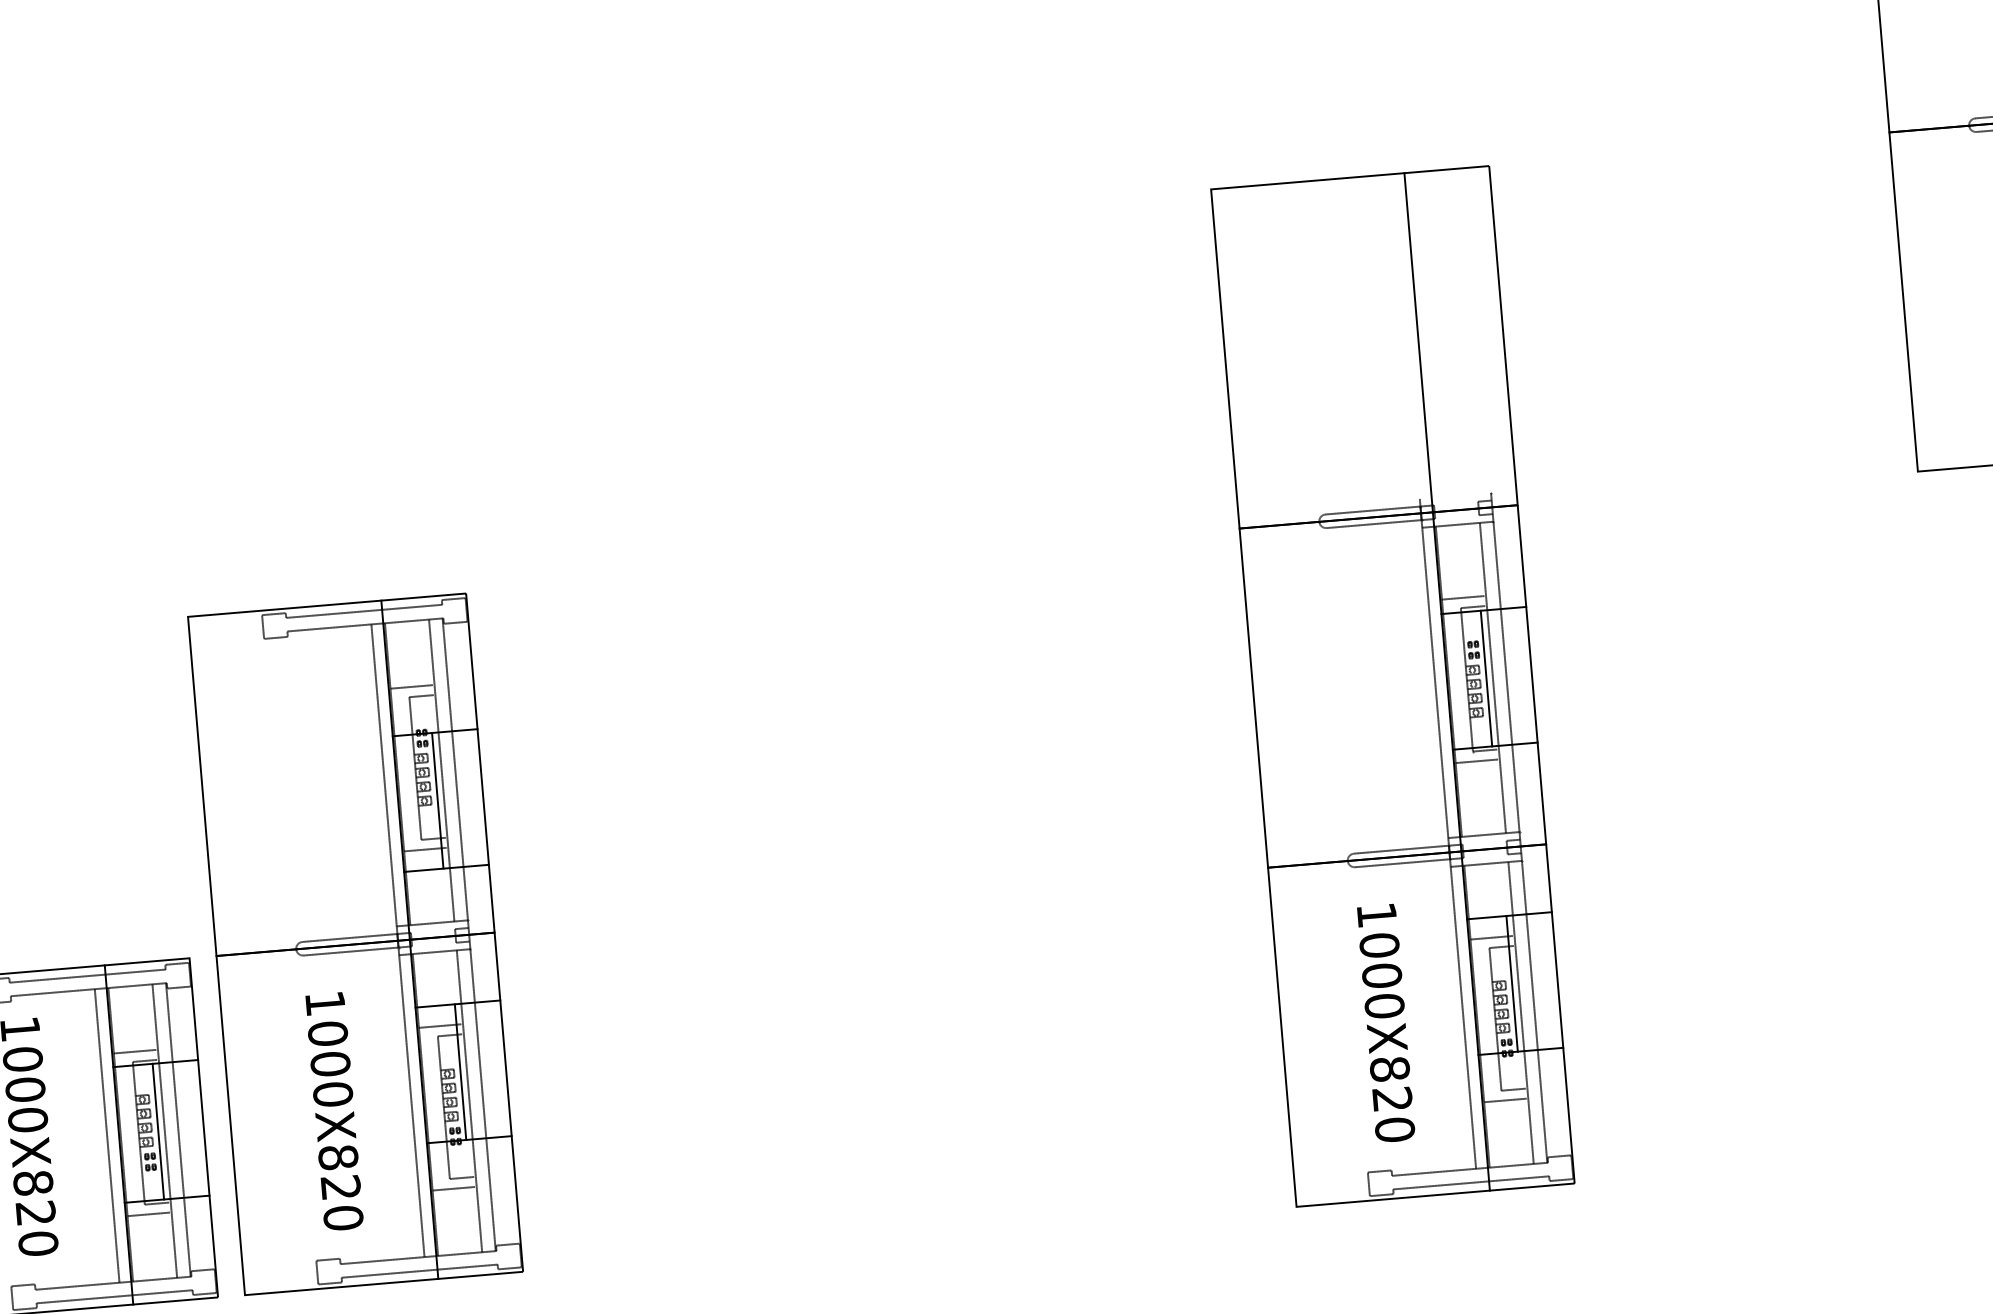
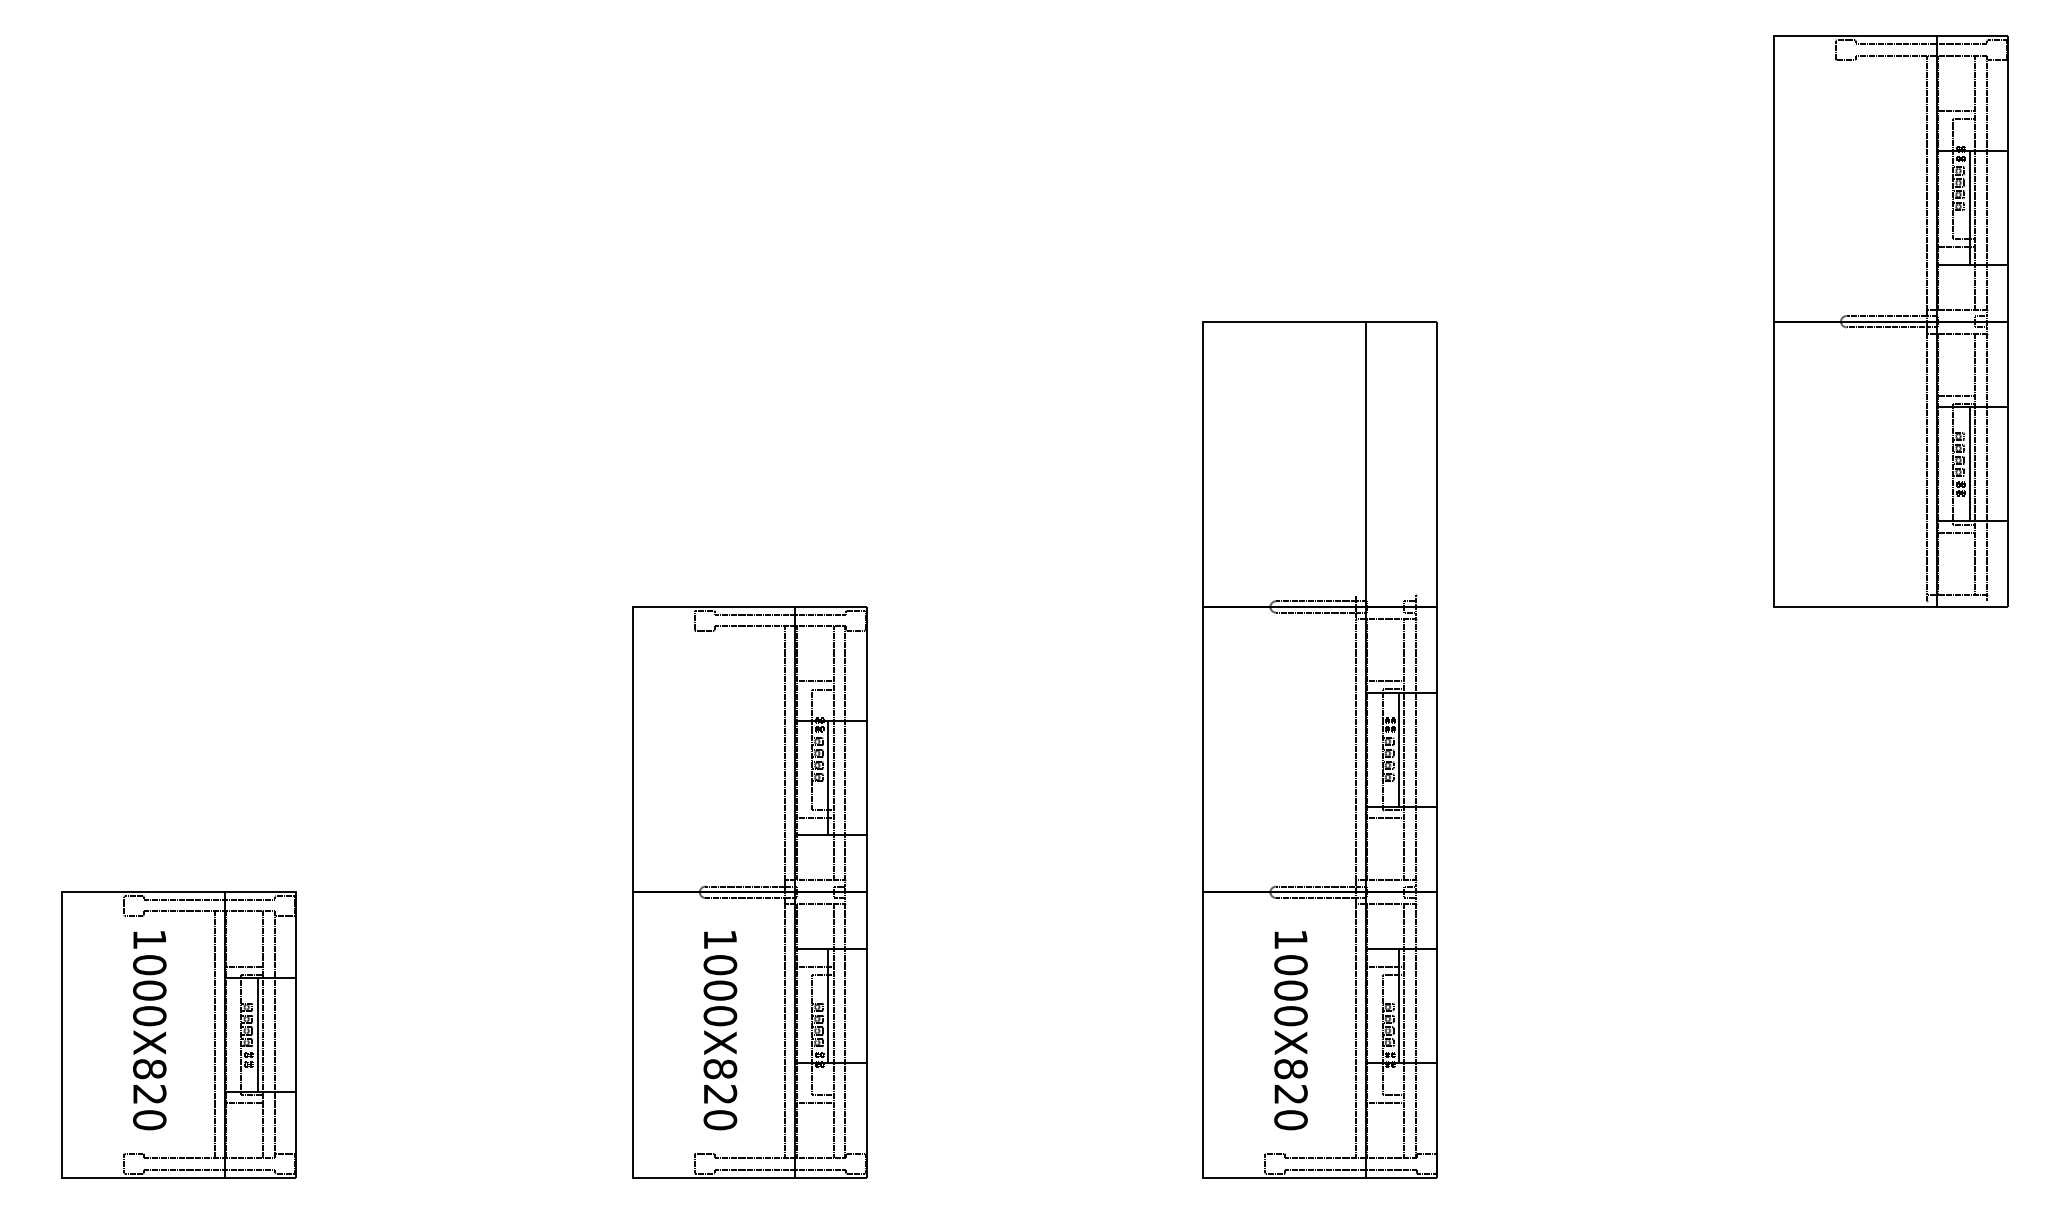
part: (355, 944) -> (749, 892), moved

